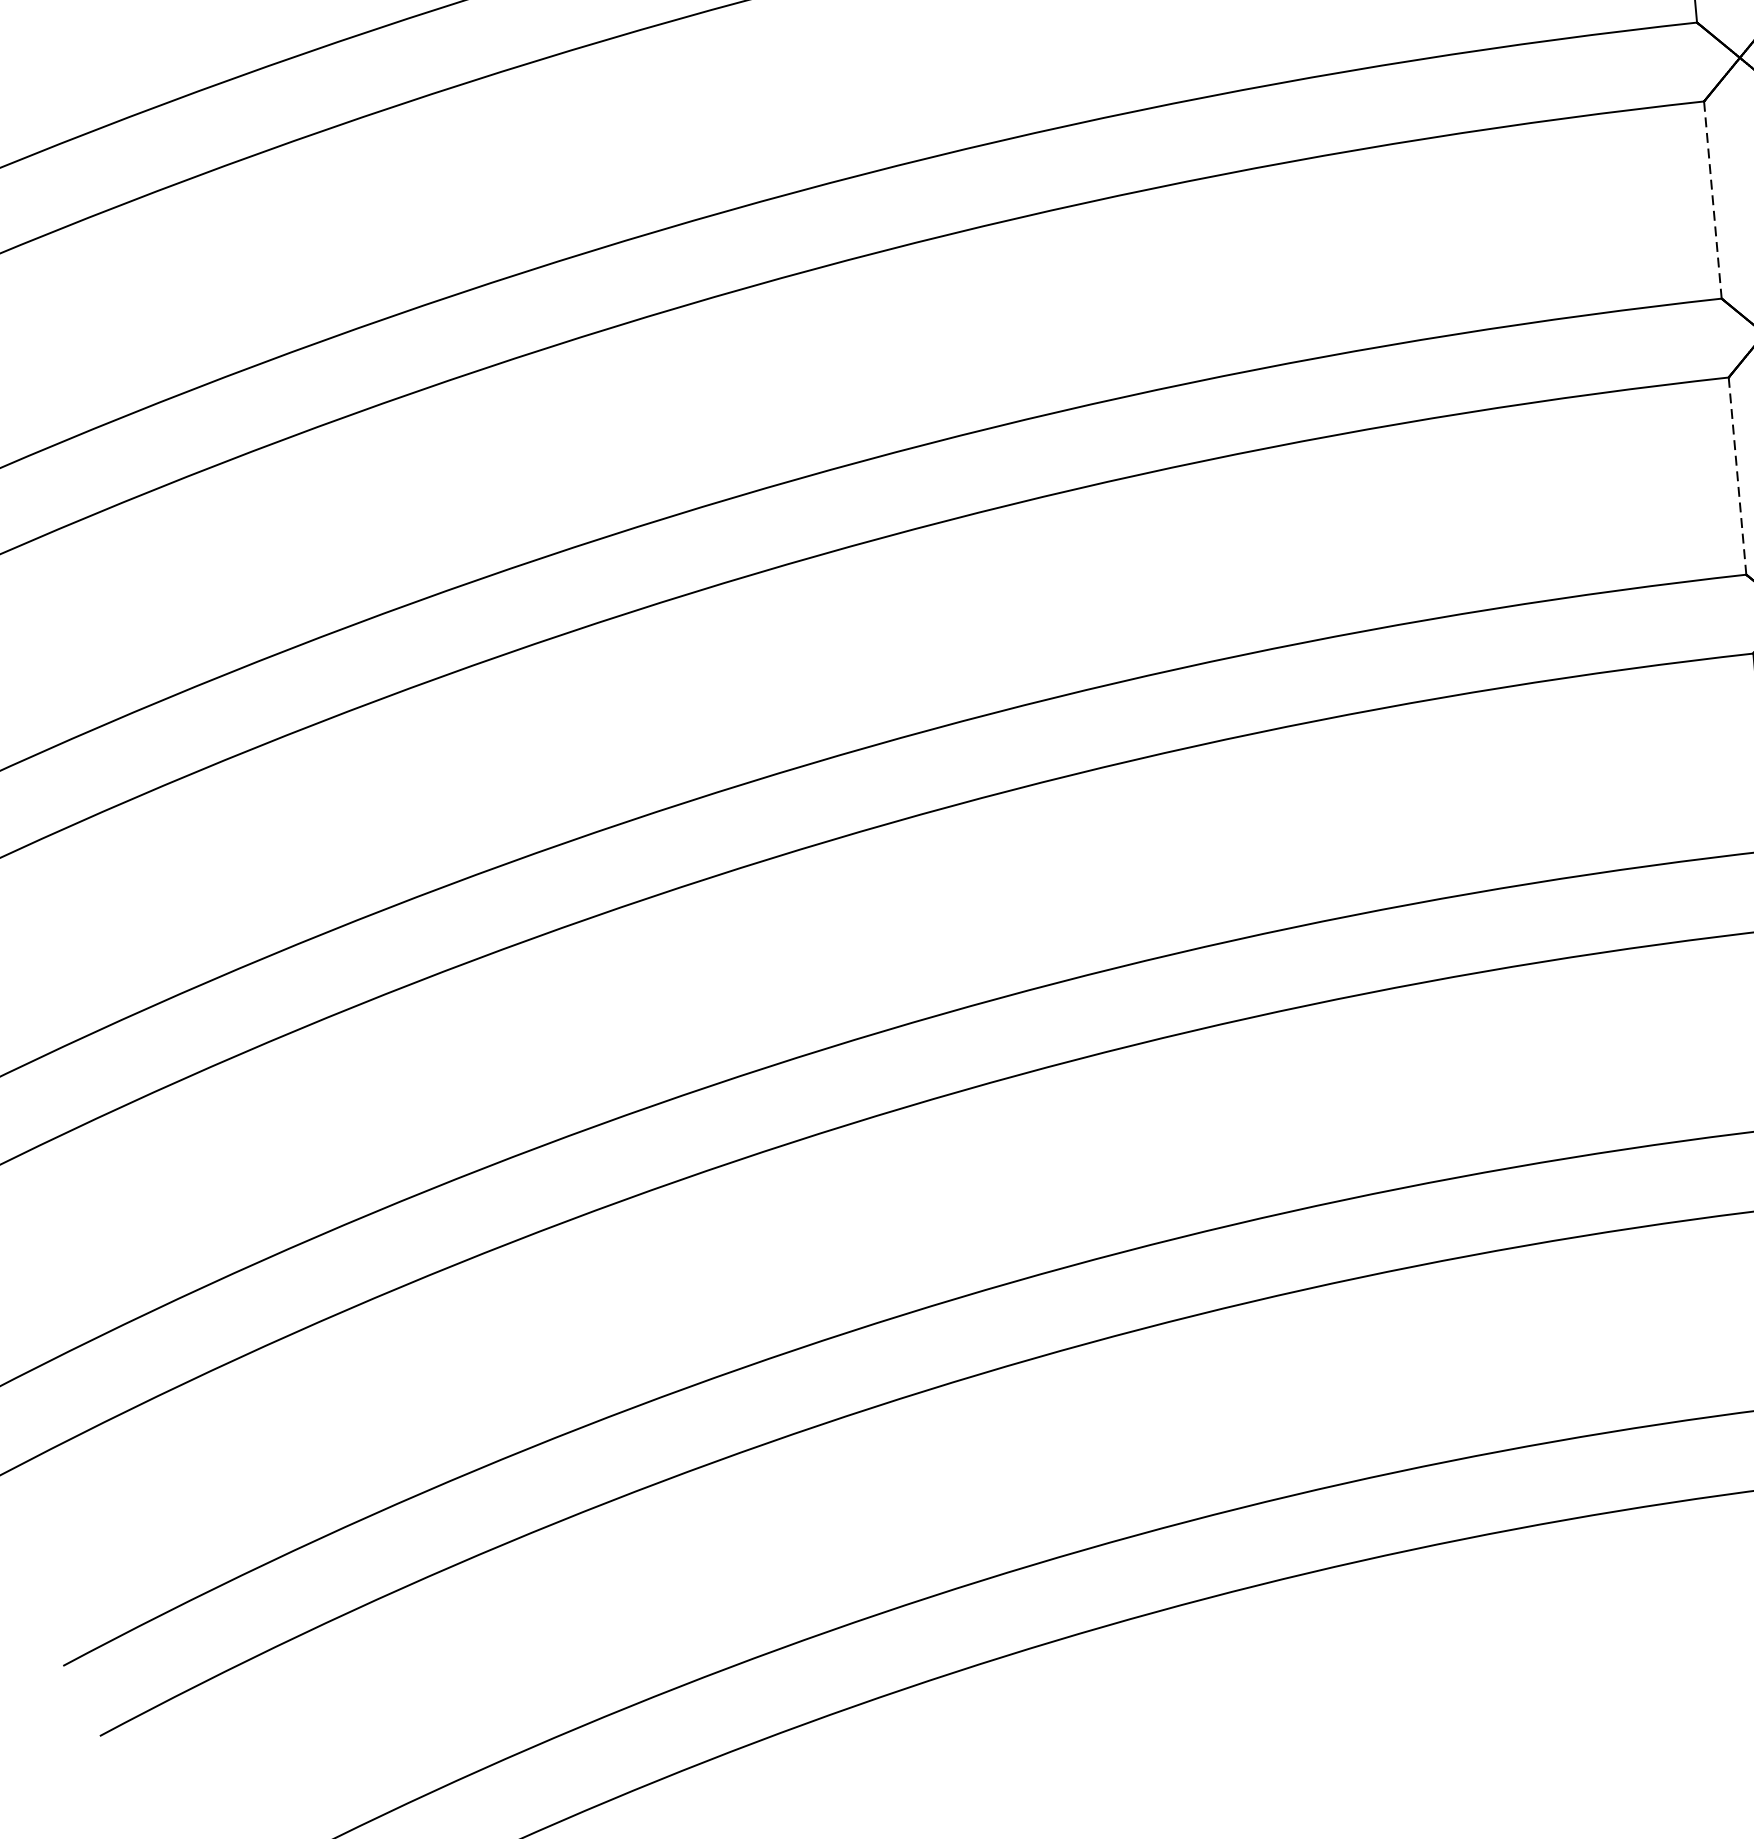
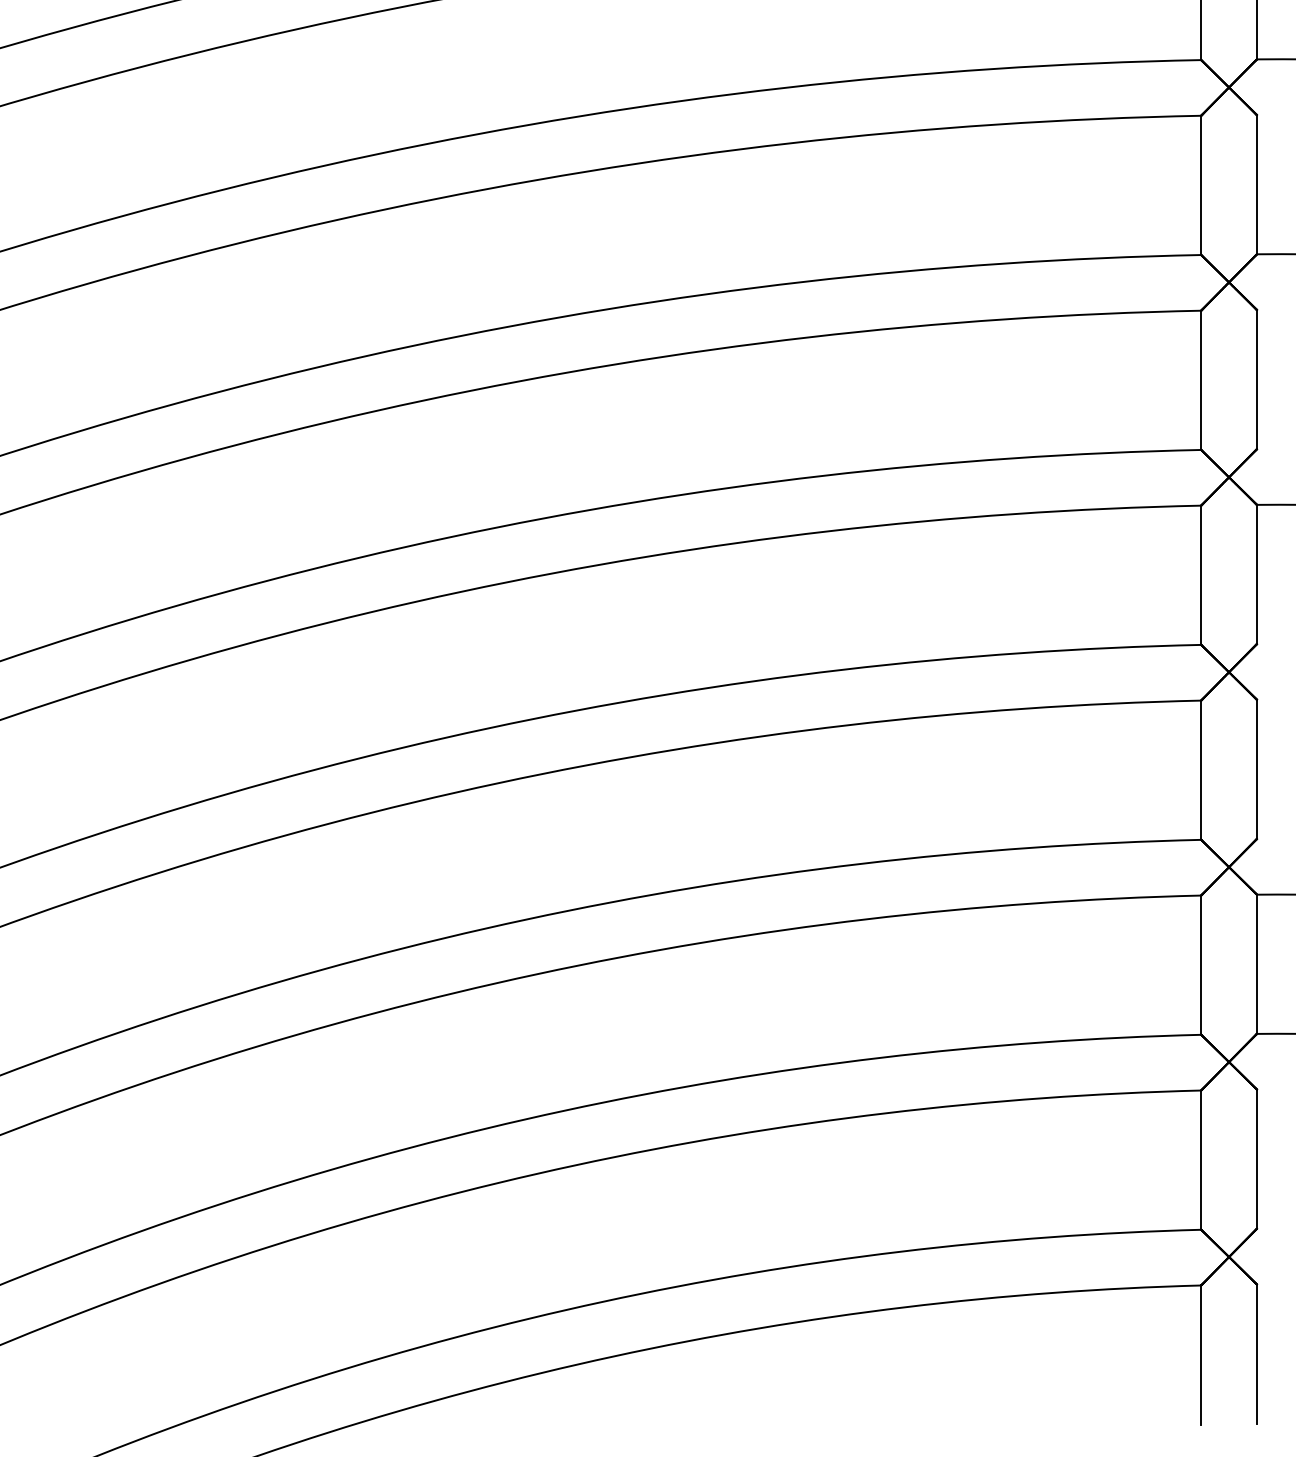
line: (1713, 200) -> (1201, 380), dashed -> solid
line: (1737, 476) -> (1201, 575), dashed -> solid

